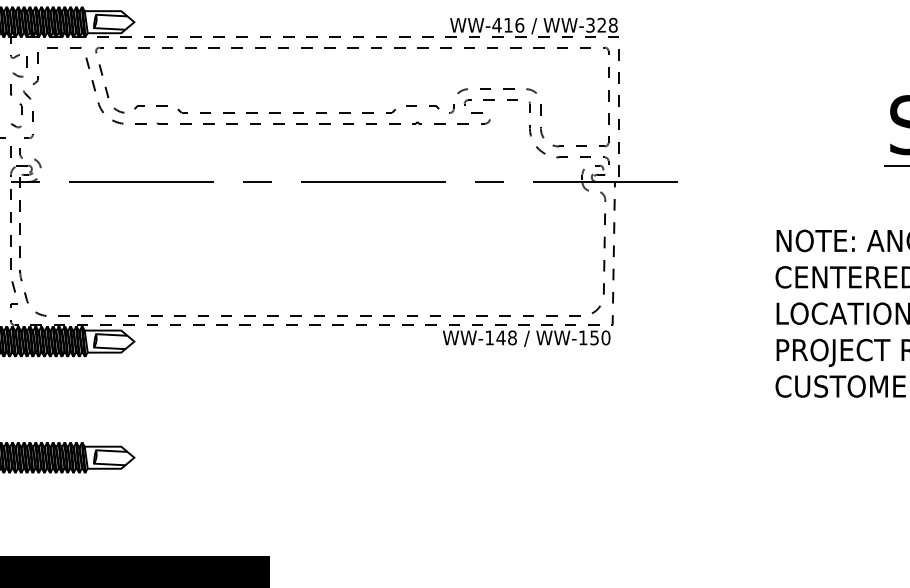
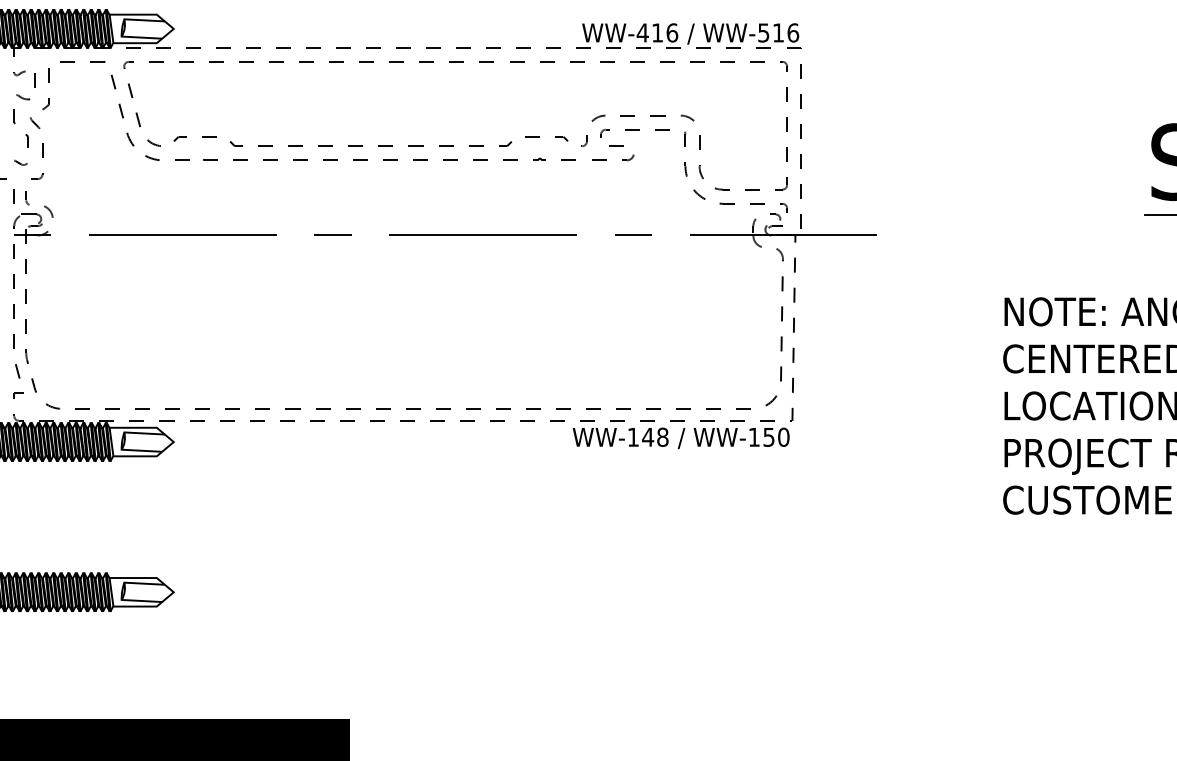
text: (601, 24) -> (778, 32), WW-328 -> WW-516

